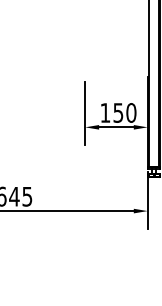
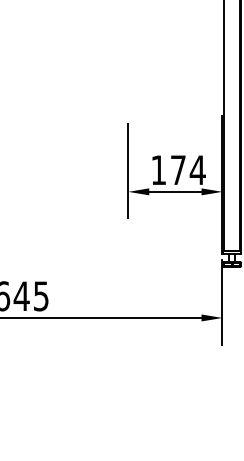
text: (124, 112) -> (187, 169), 150 -> 174

